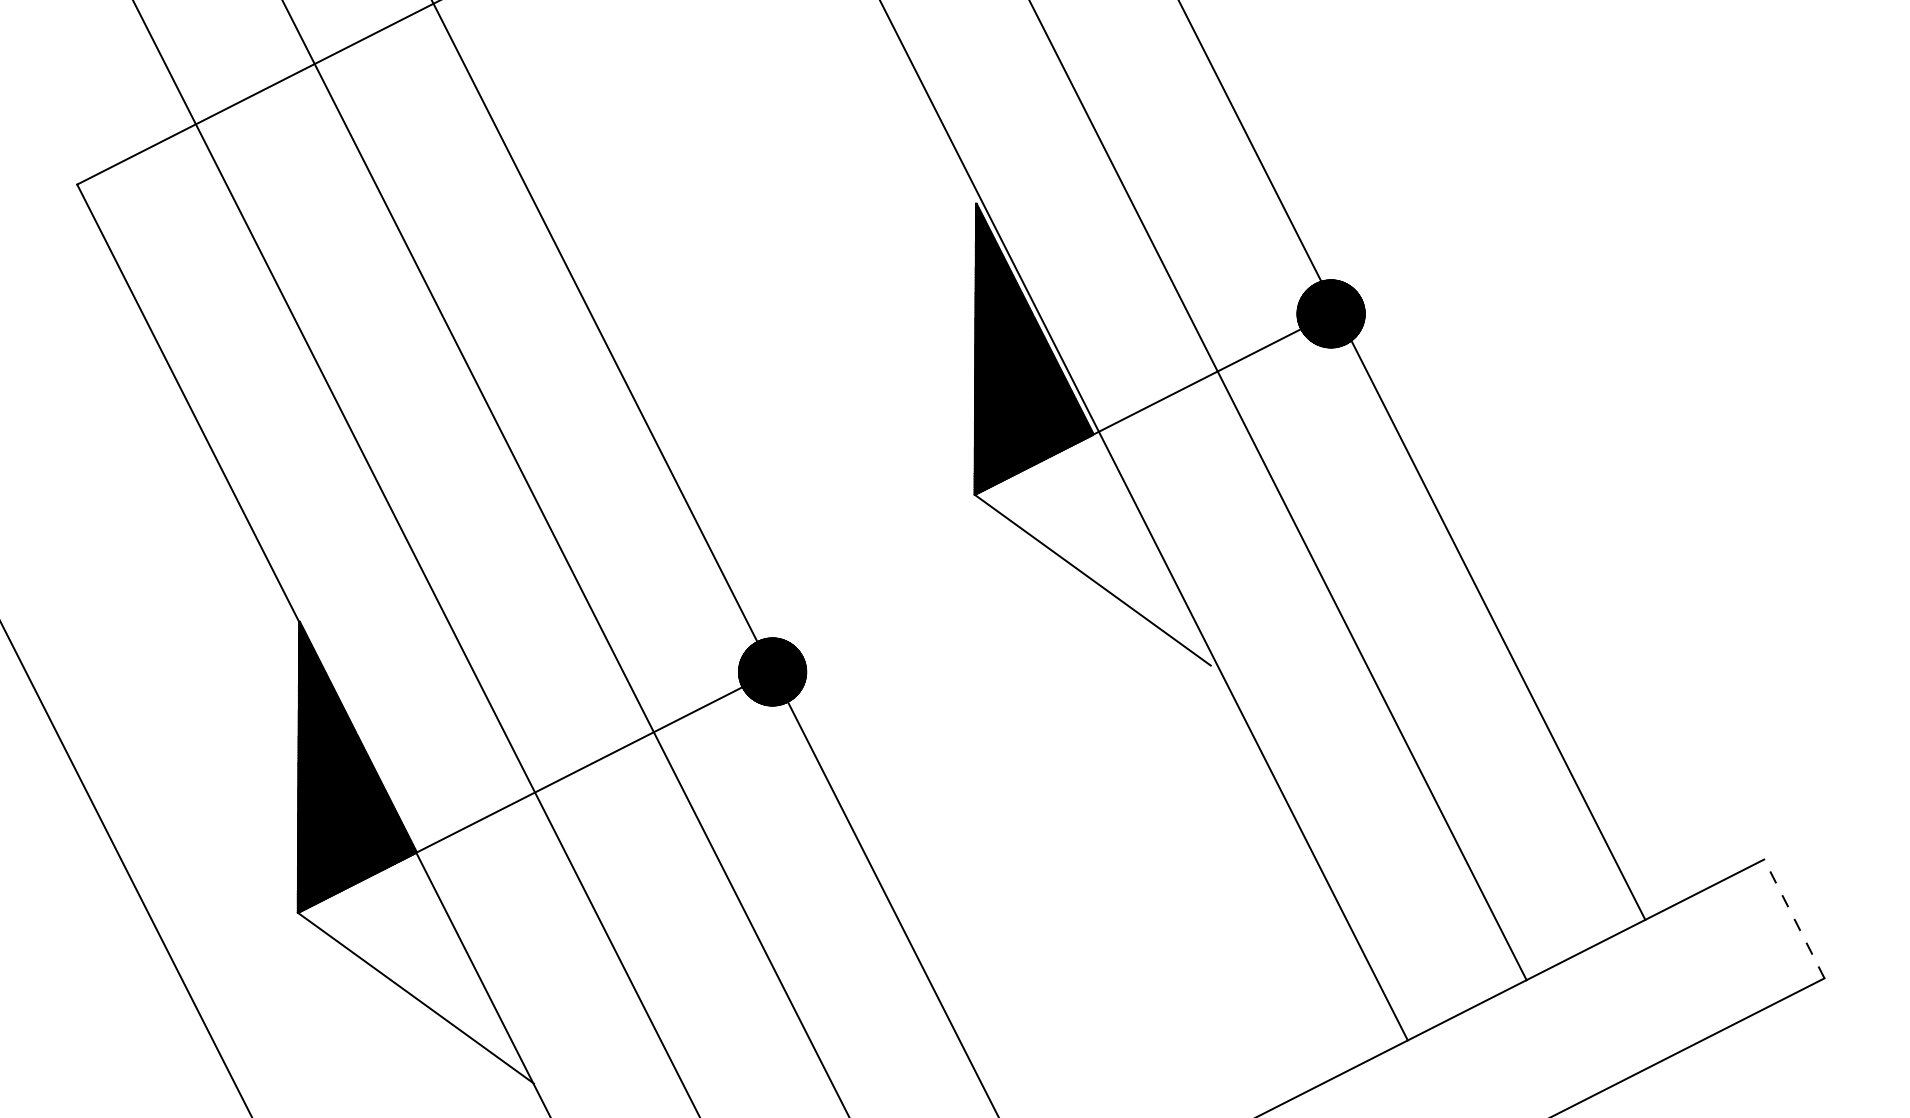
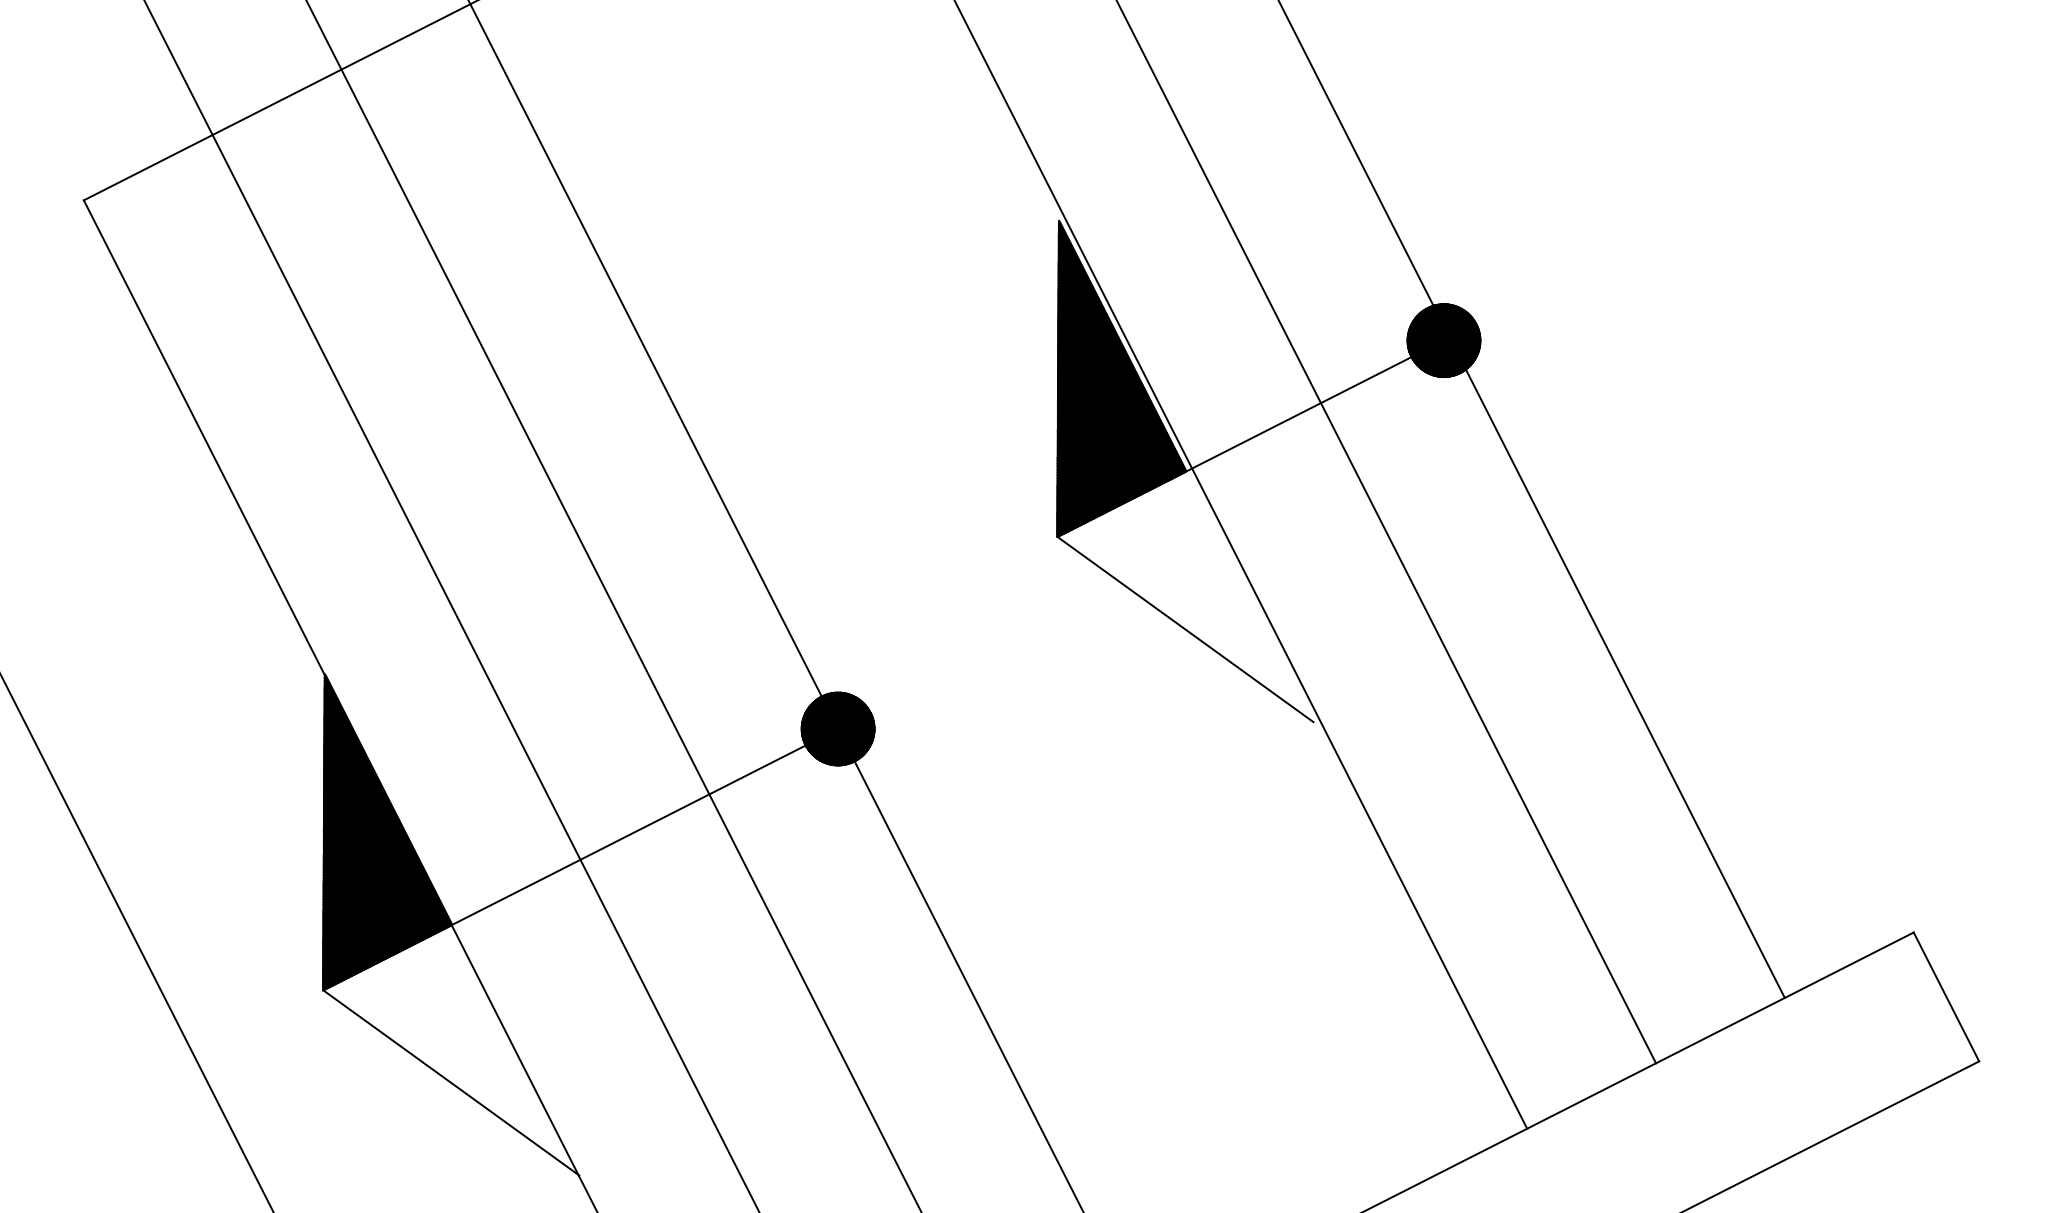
line: (1794, 918) -> (1946, 996), dashed -> solid

